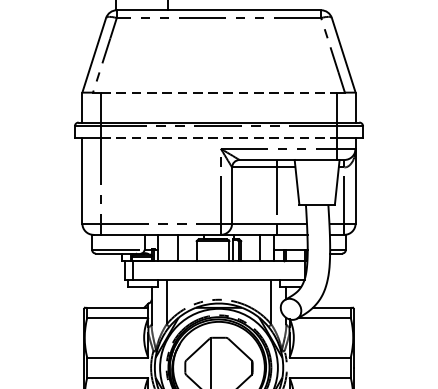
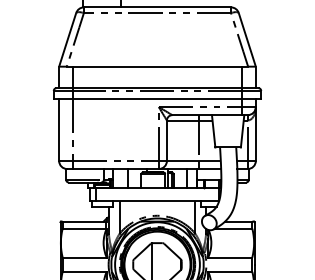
line: (219, 92) -> (157, 66), dashed -> solid
line: (219, 138) -> (157, 99), dashed -> solid

